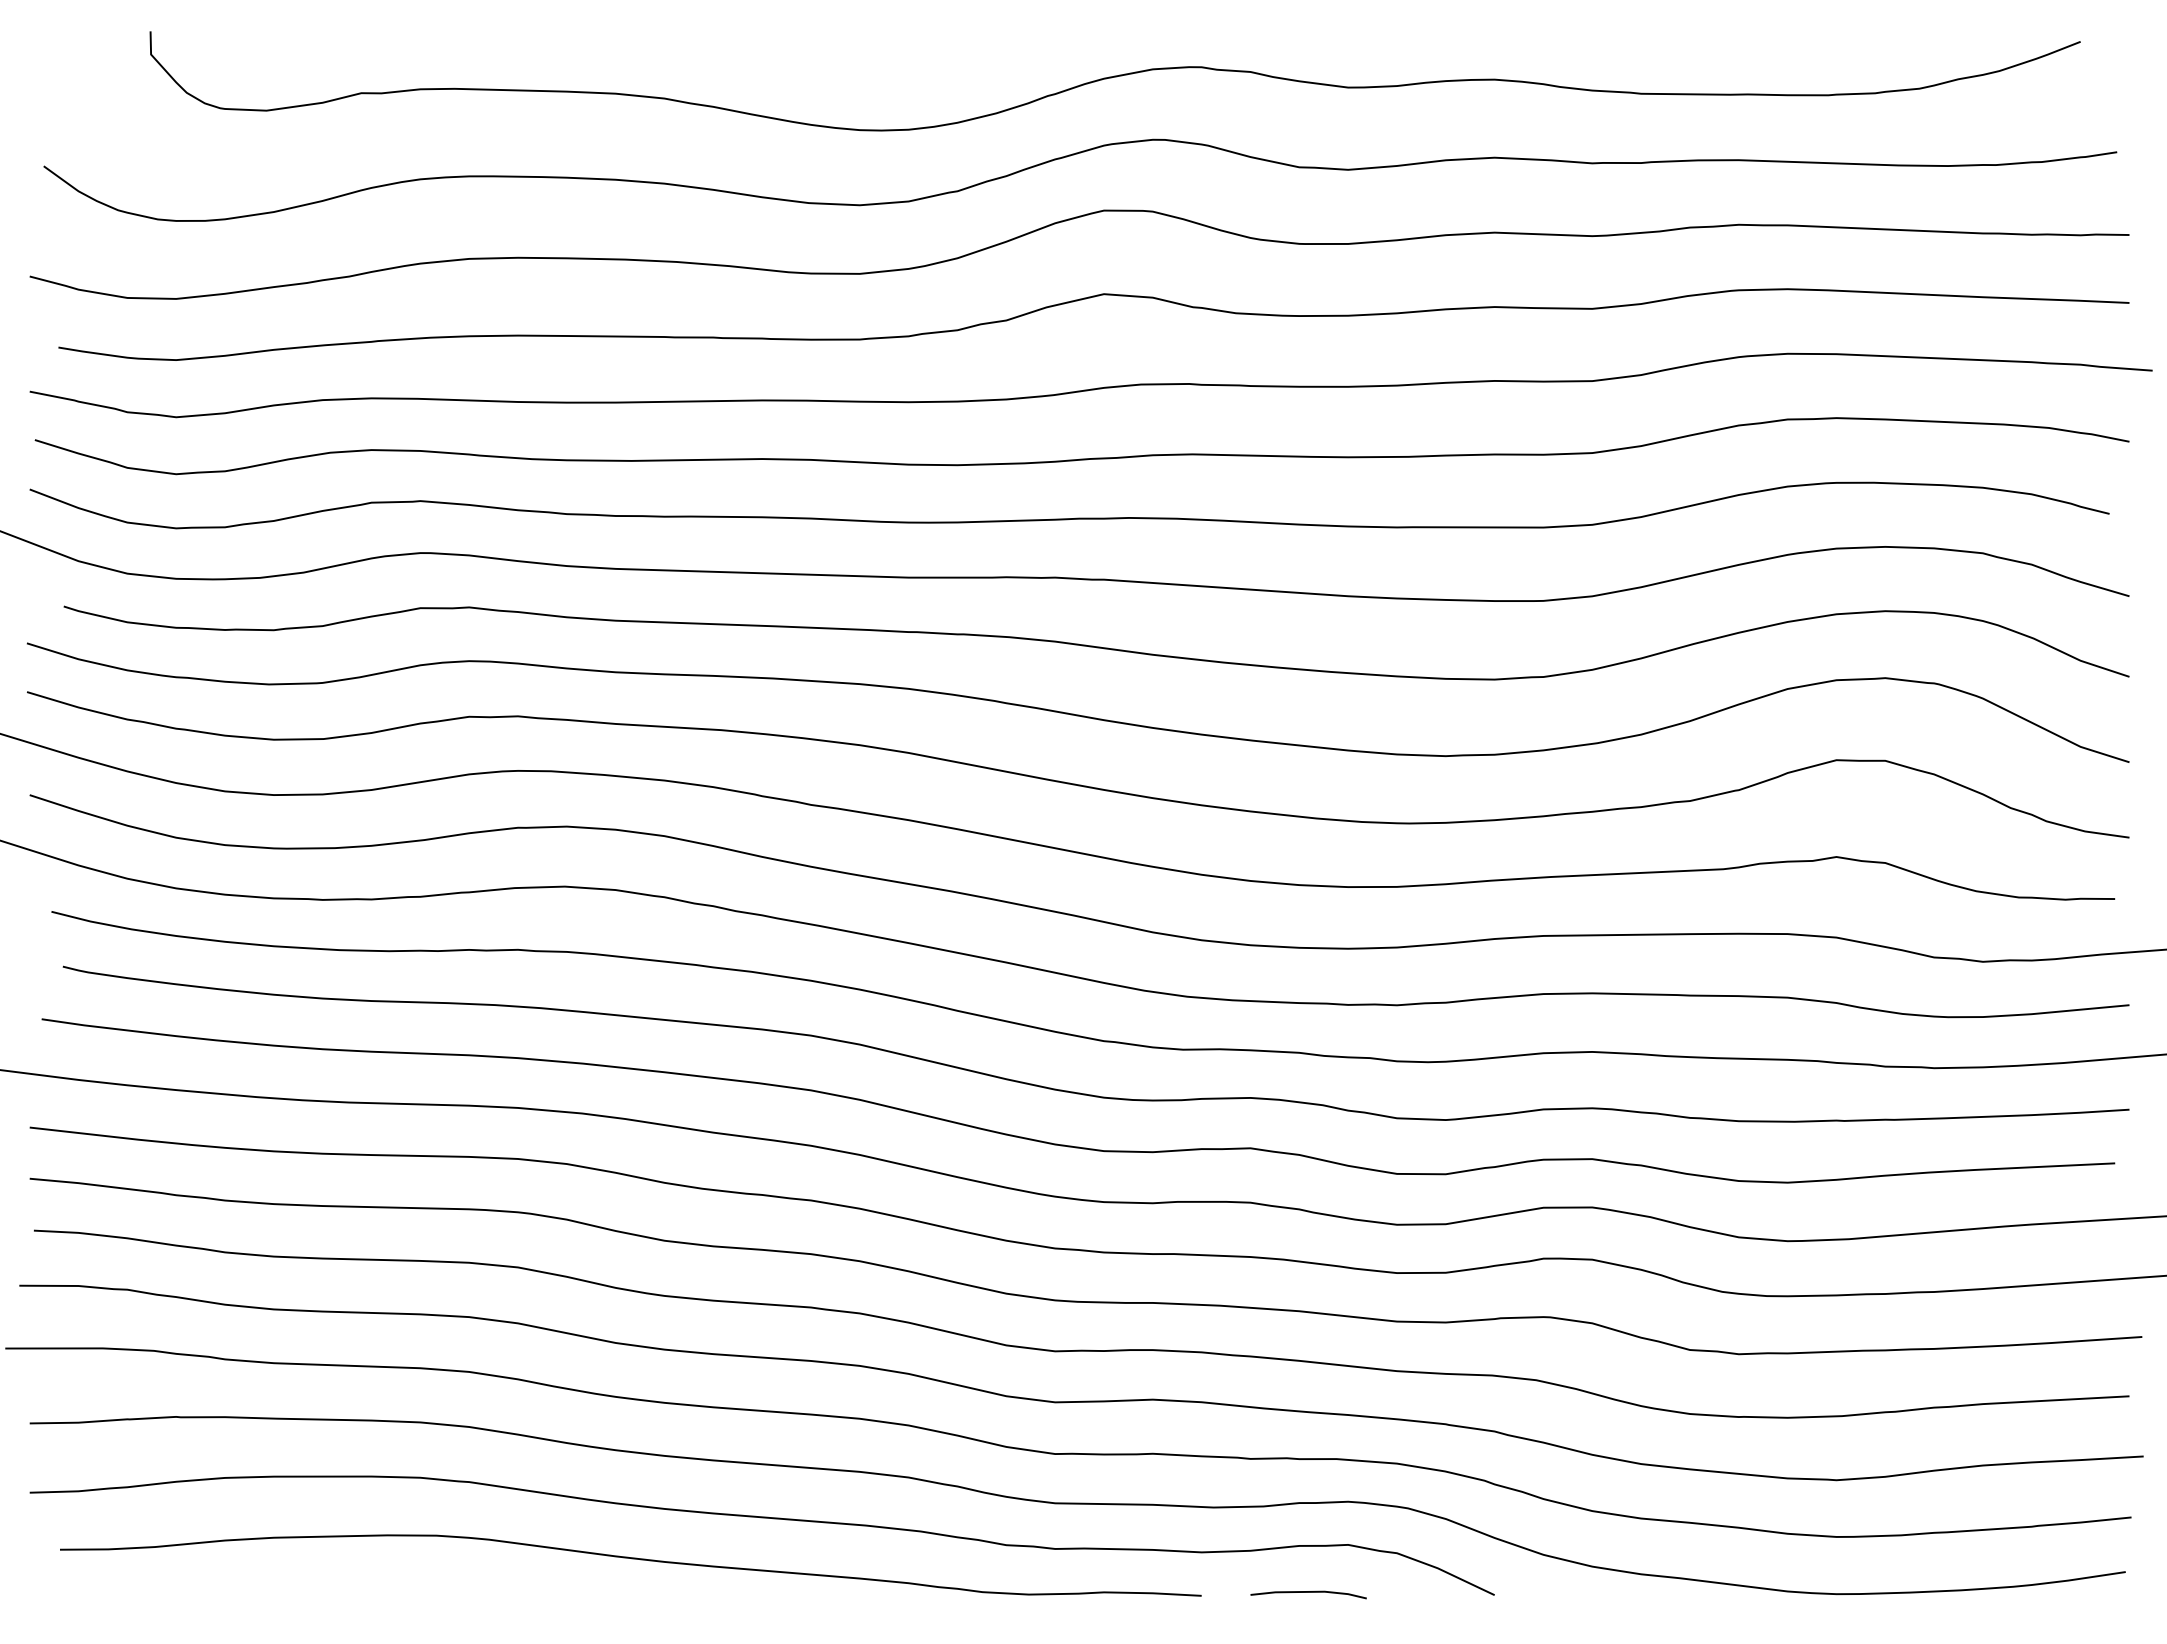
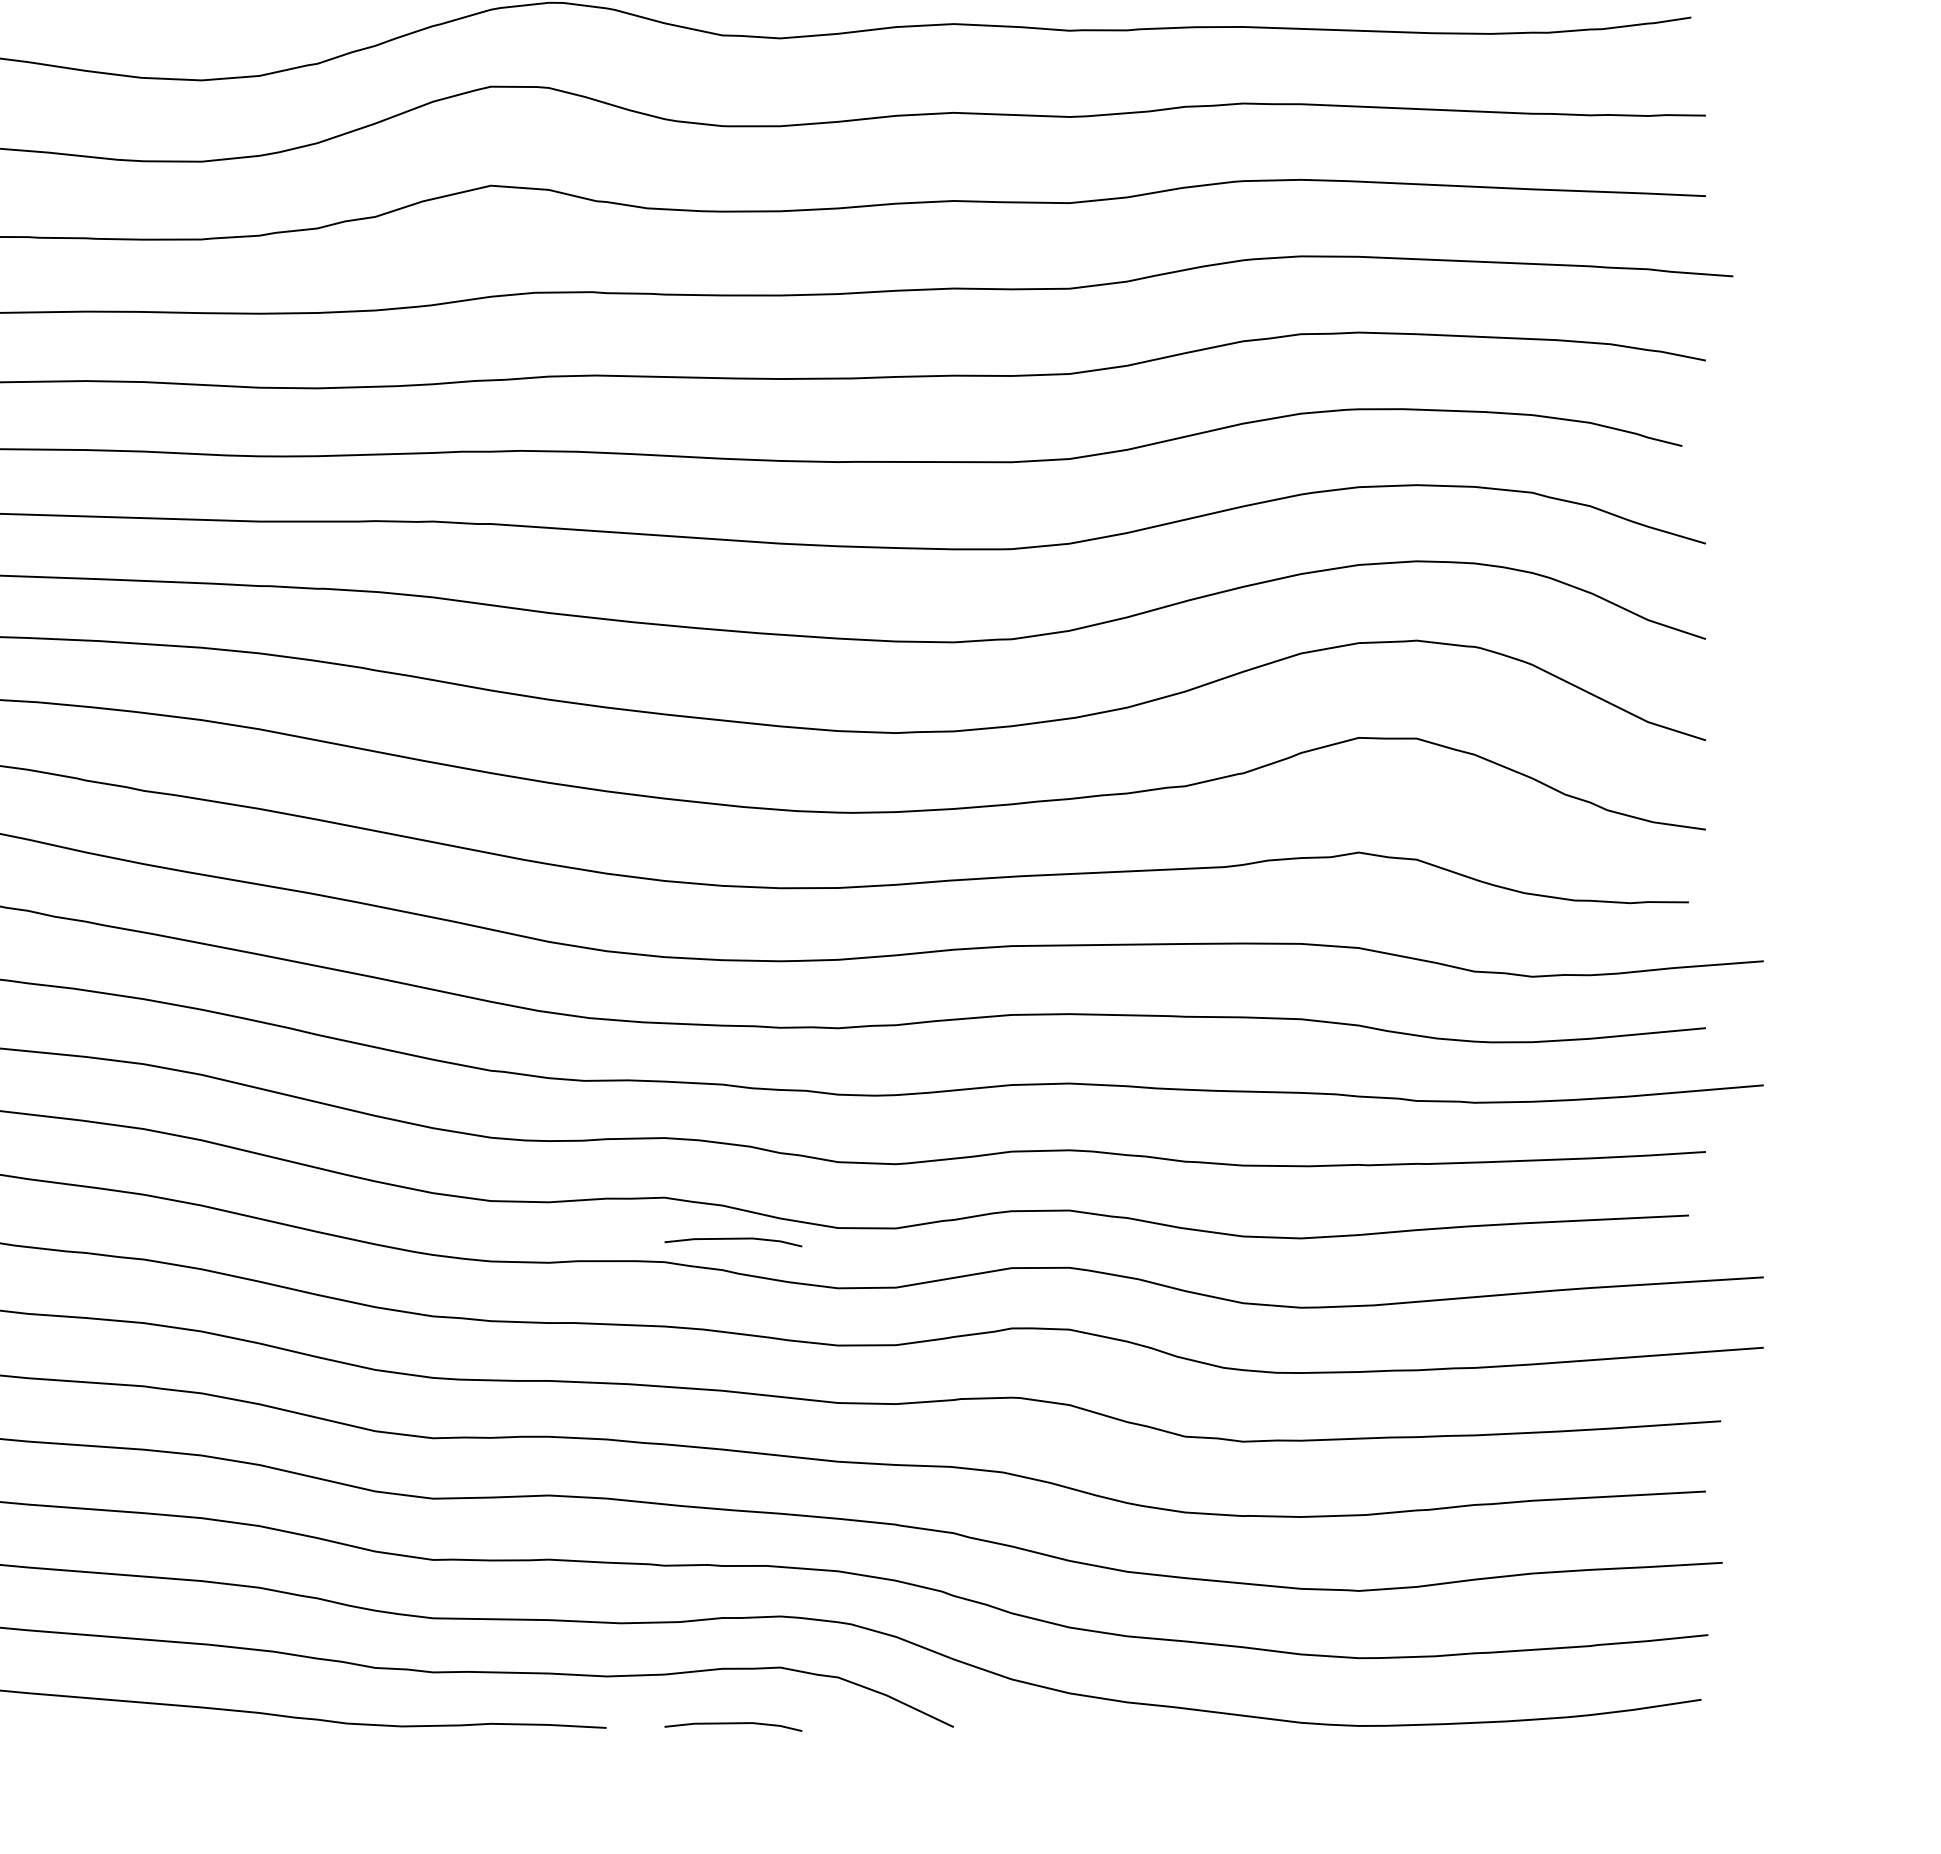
line: (1308, 1183) -> (733, 1239), added

